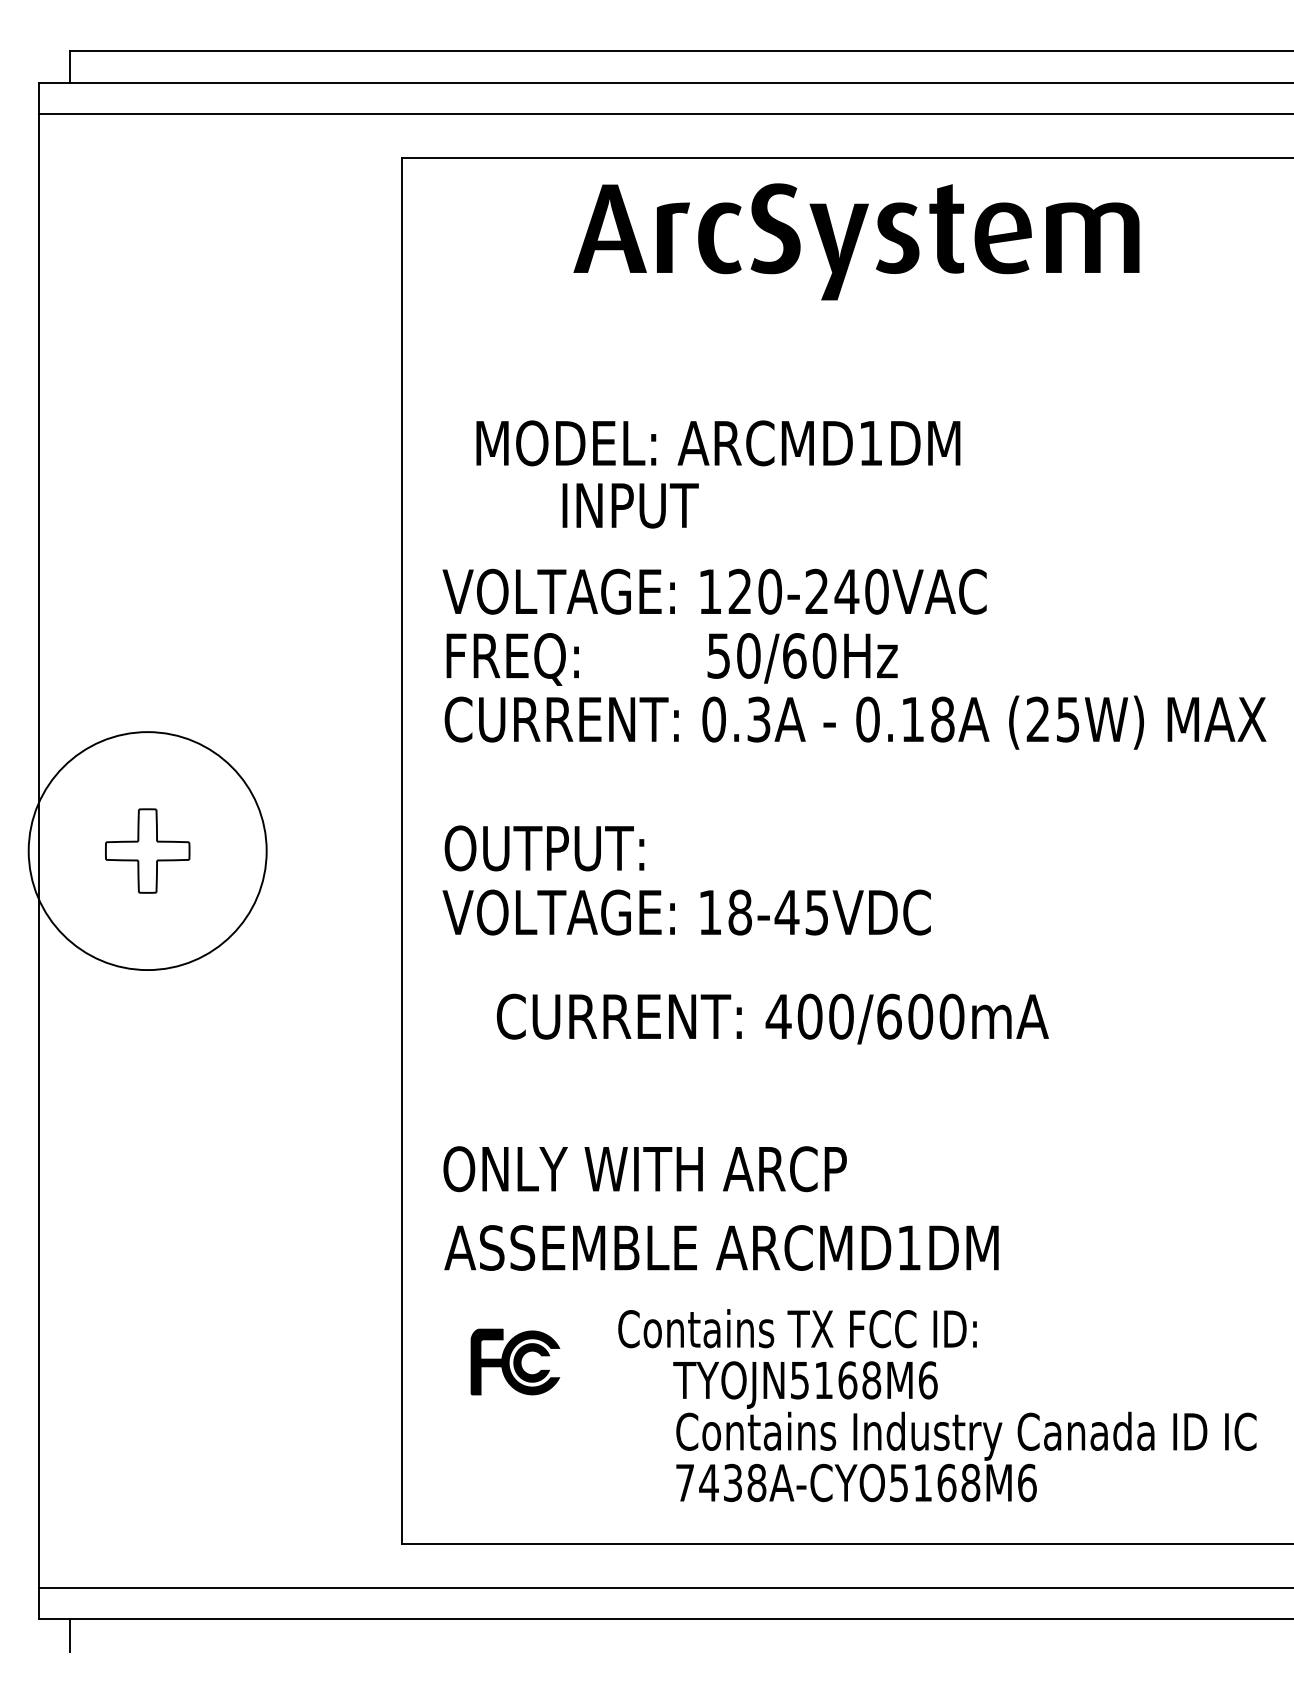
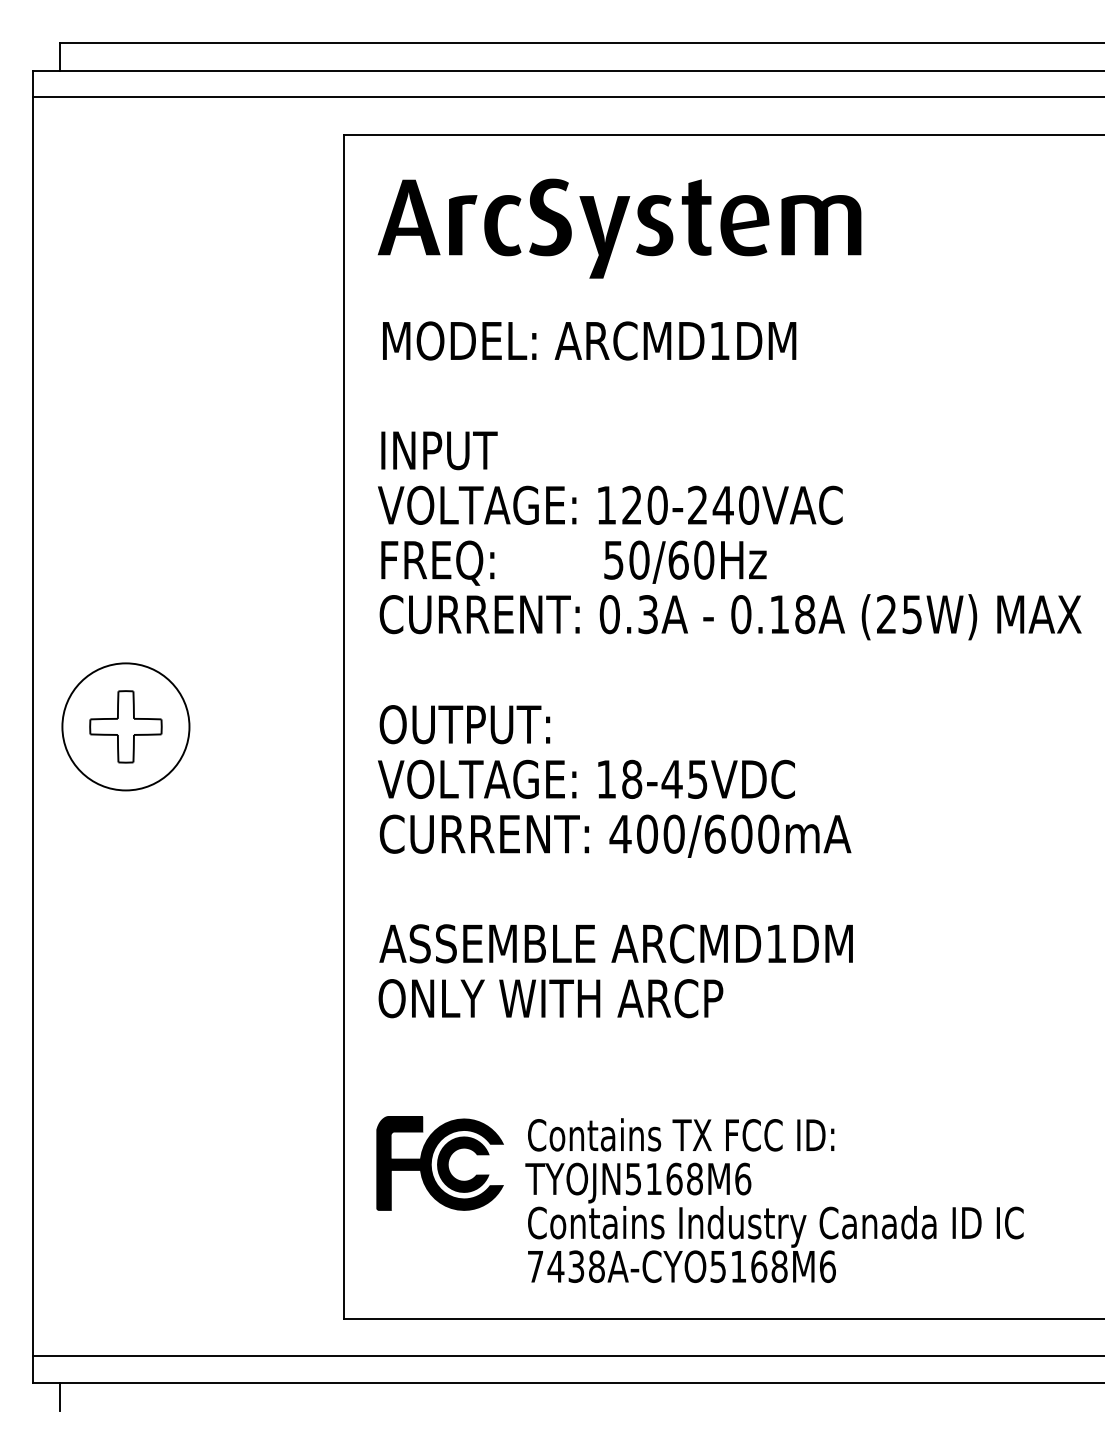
part: (856, 241) -> (619, 228), moved
text: (718, 443) -> (589, 341), moved
text: (630, 505) -> (439, 450), moved
circle: (147, 850) -> (125, 726), size x0.62
text: (772, 1018) -> (615, 835), moved
text: (721, 1247) -> (616, 943), moved
part: (515, 1361) -> (440, 1162), size x1.67
text: (964, 1431) -> (774, 1222), moved

